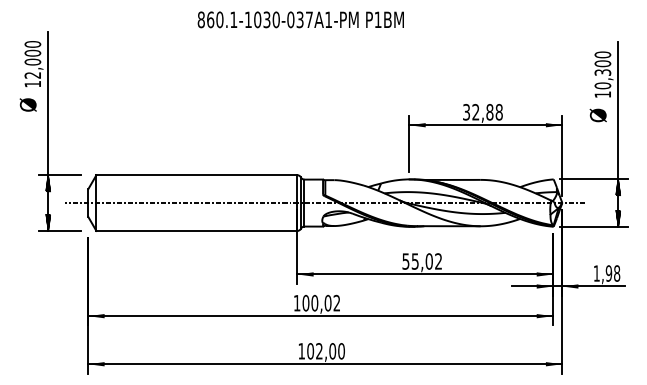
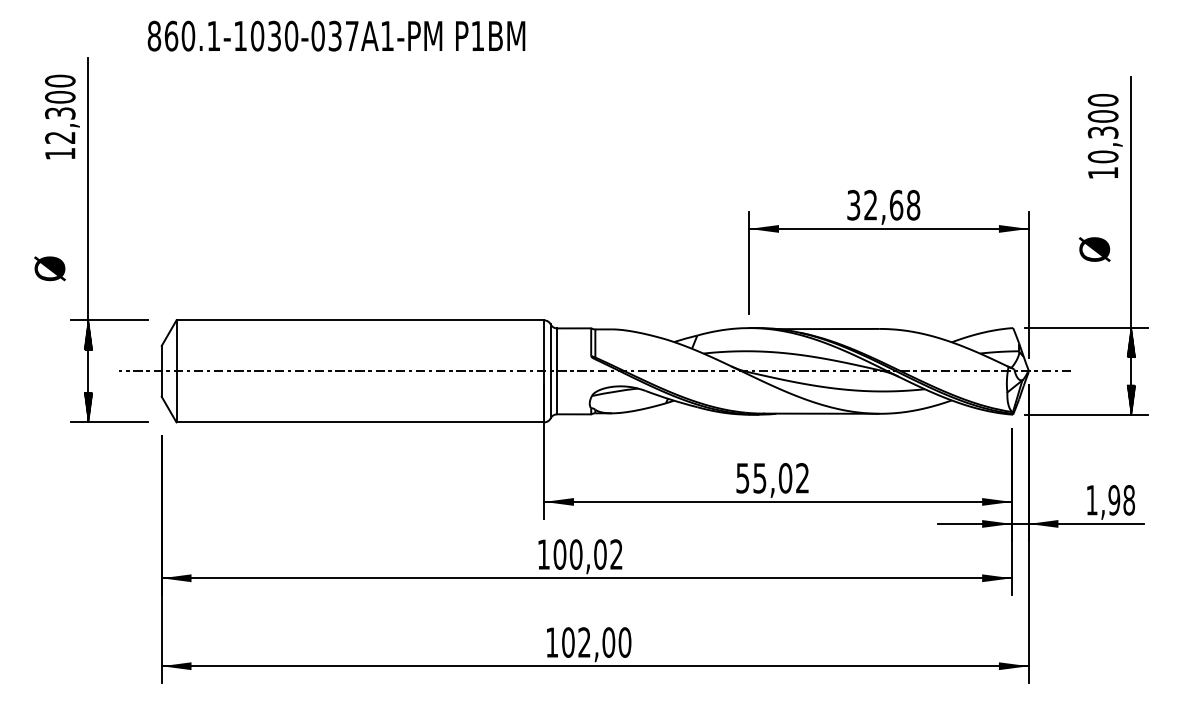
text: (300, 19) -> (335, 35), moved
text: (32, 61) -> (59, 112), 12,000 -> 12,300
text: (27, 104) -> (48, 267), moved
text: (489, 112) -> (895, 205), 32,88 -> 32,68
text: (597, 115) -> (1093, 249), moved

